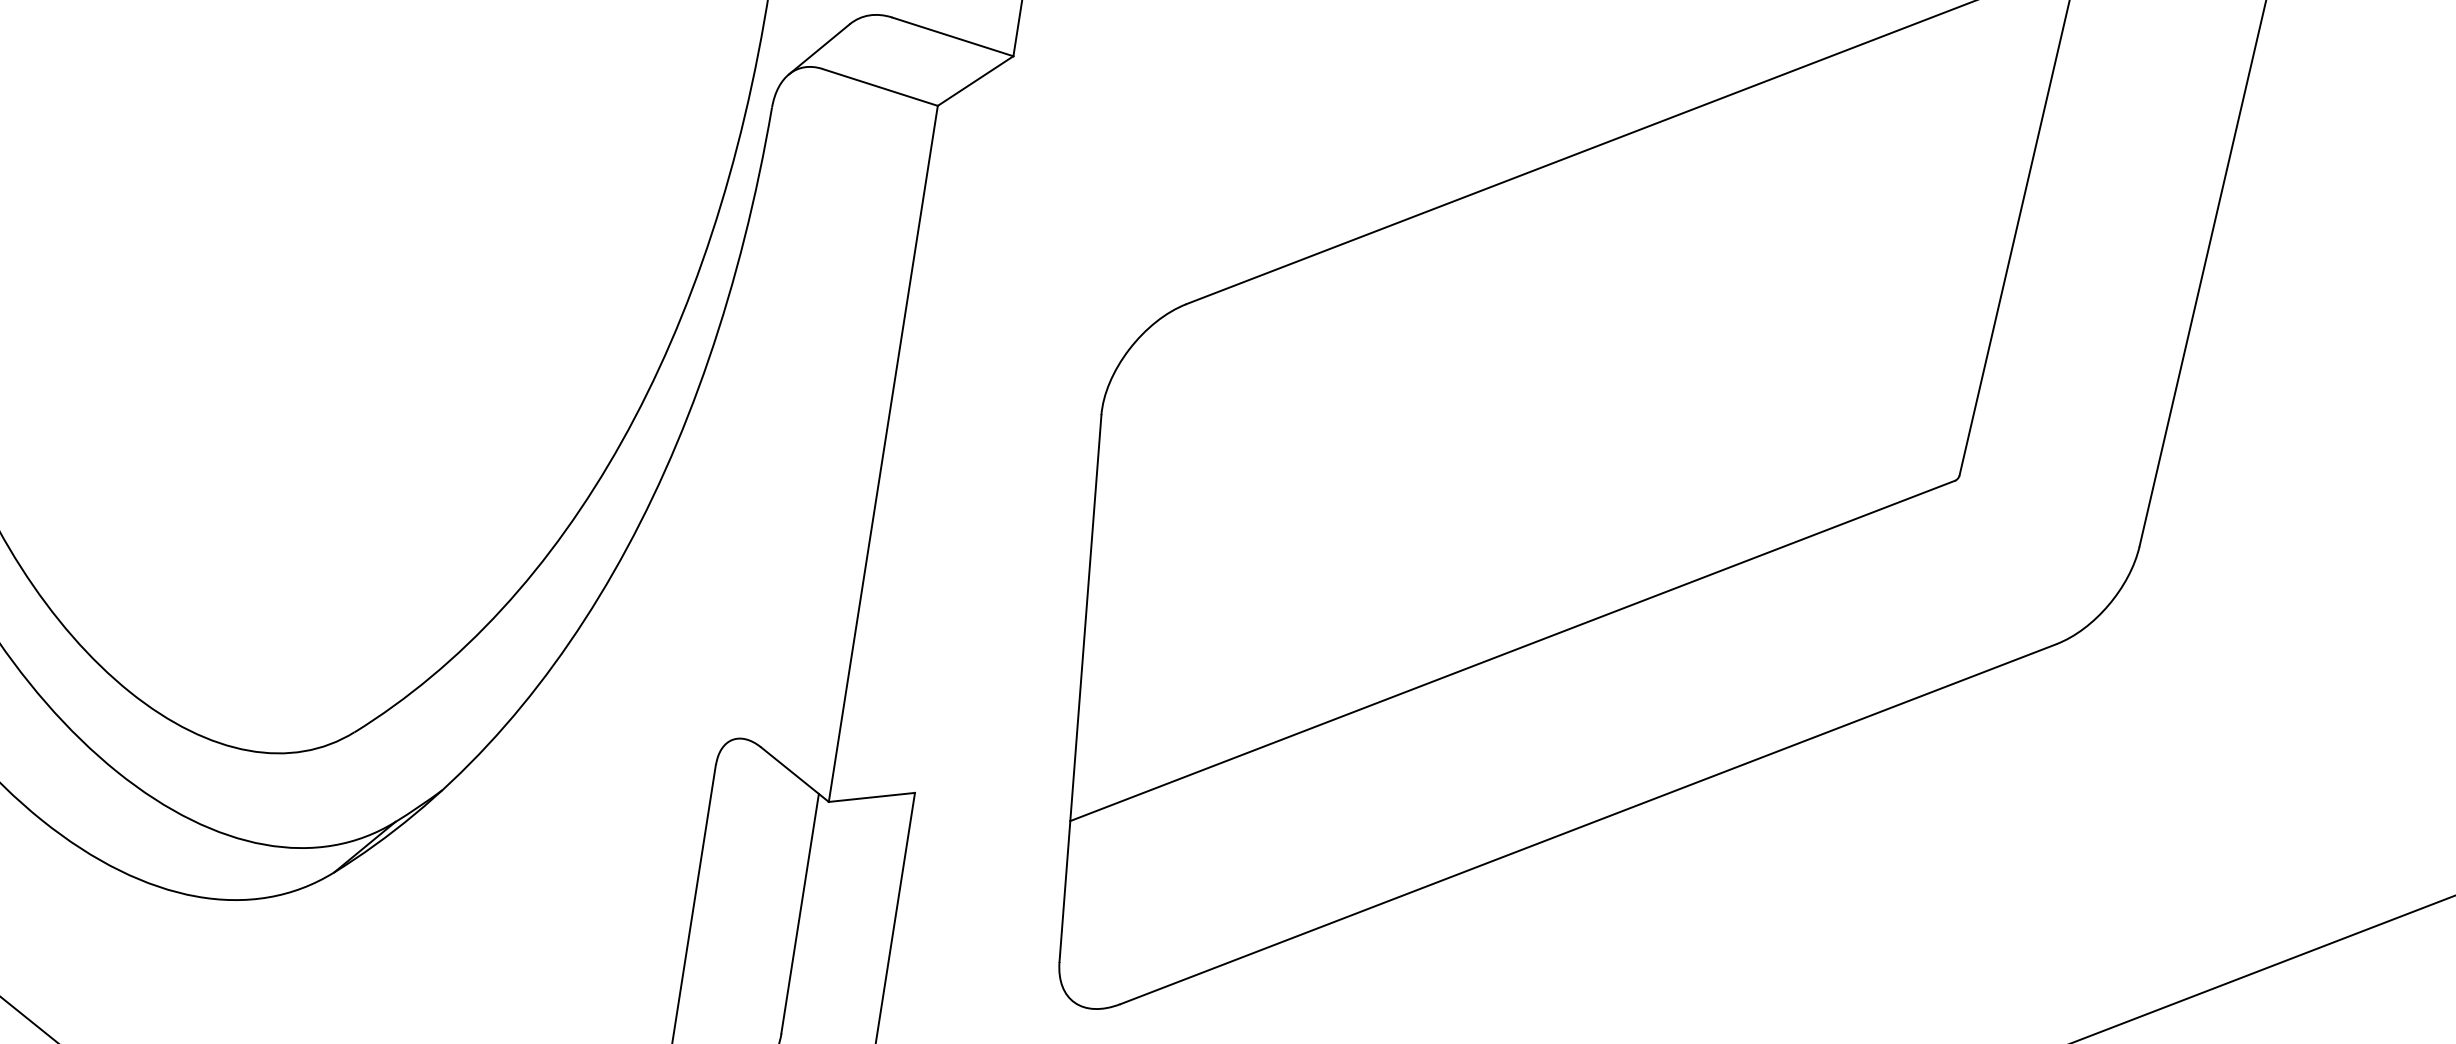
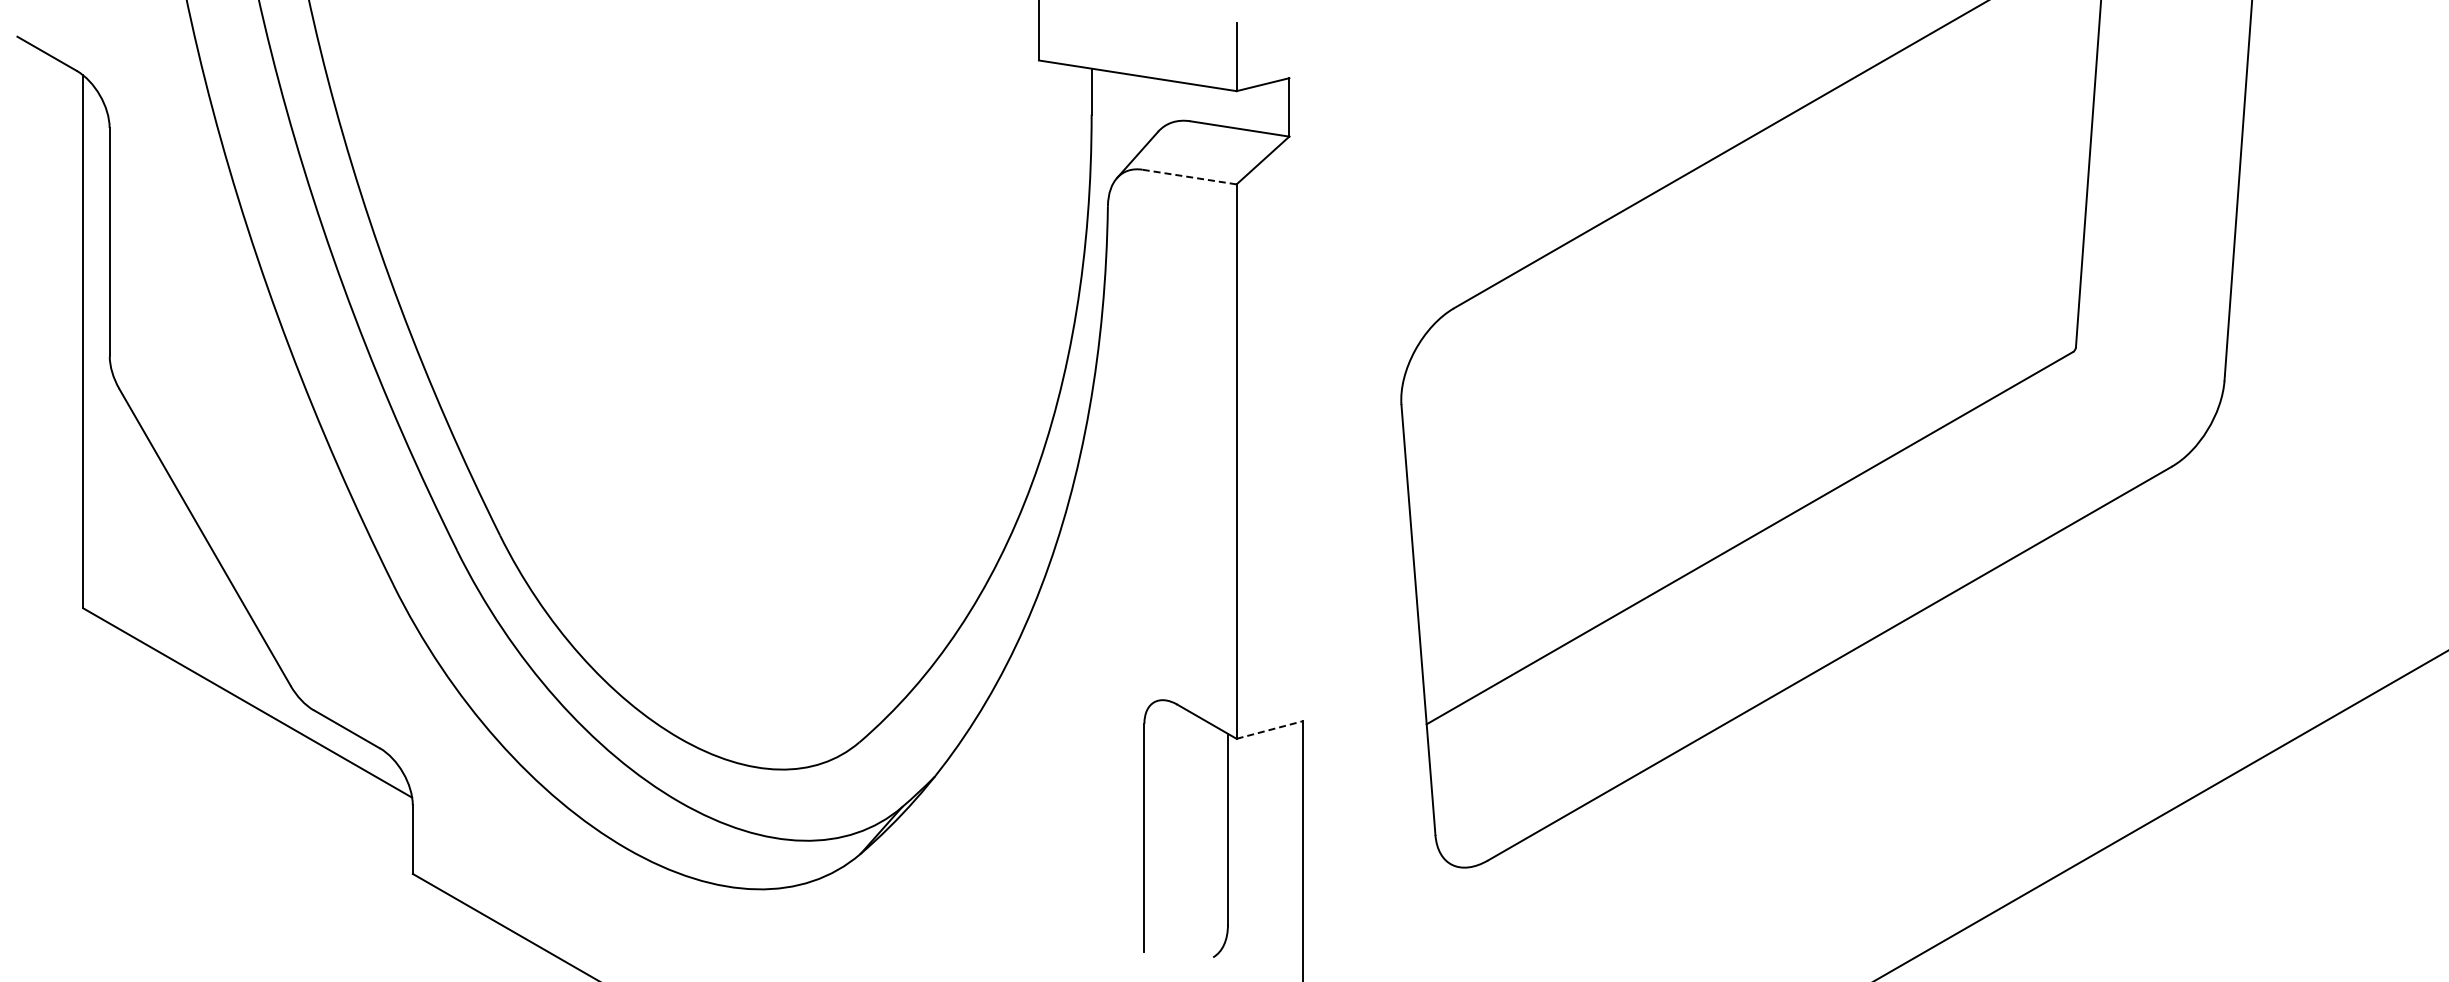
line: (880, 87) -> (1189, 177), solid -> dashed
line: (873, 796) -> (1270, 729), solid -> dashed

